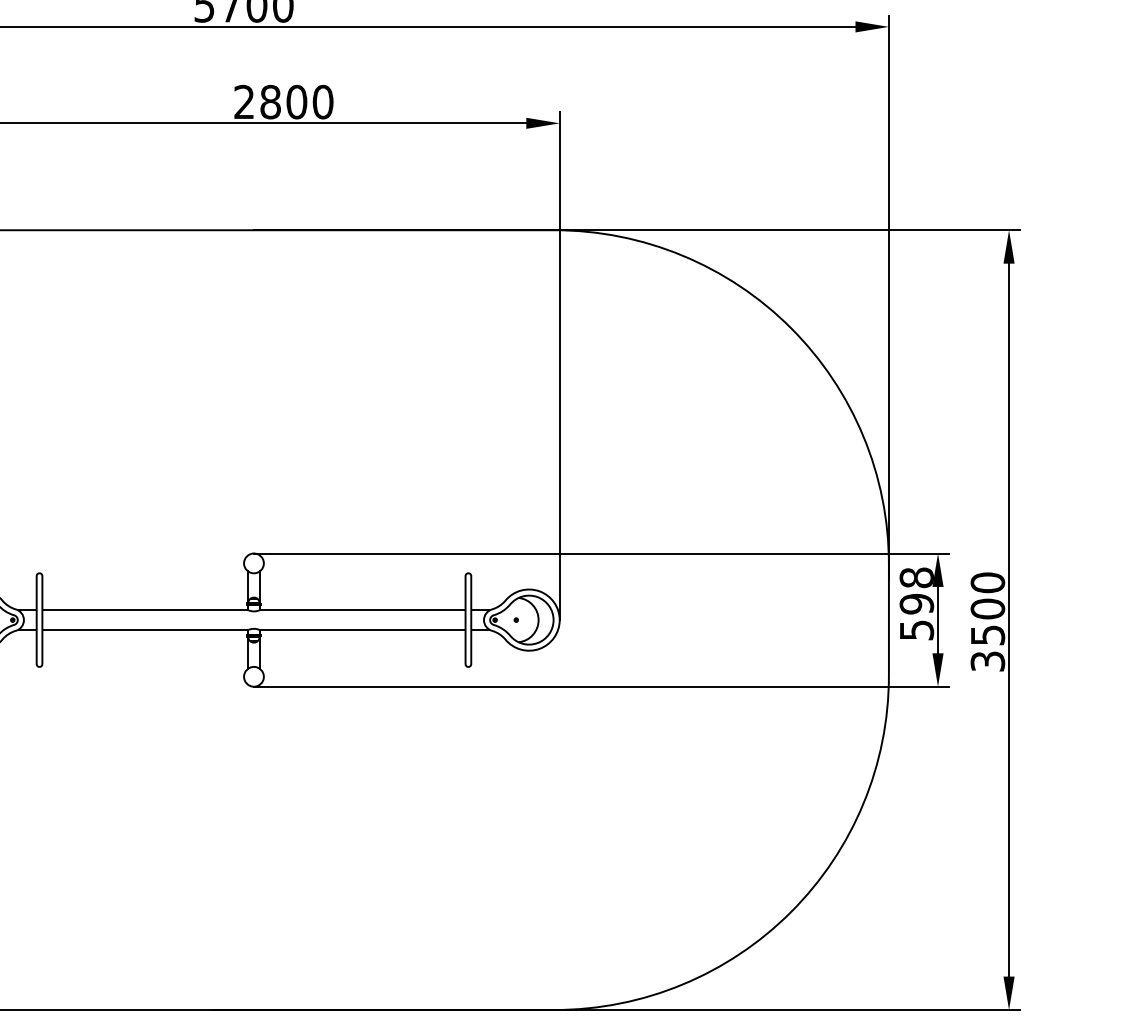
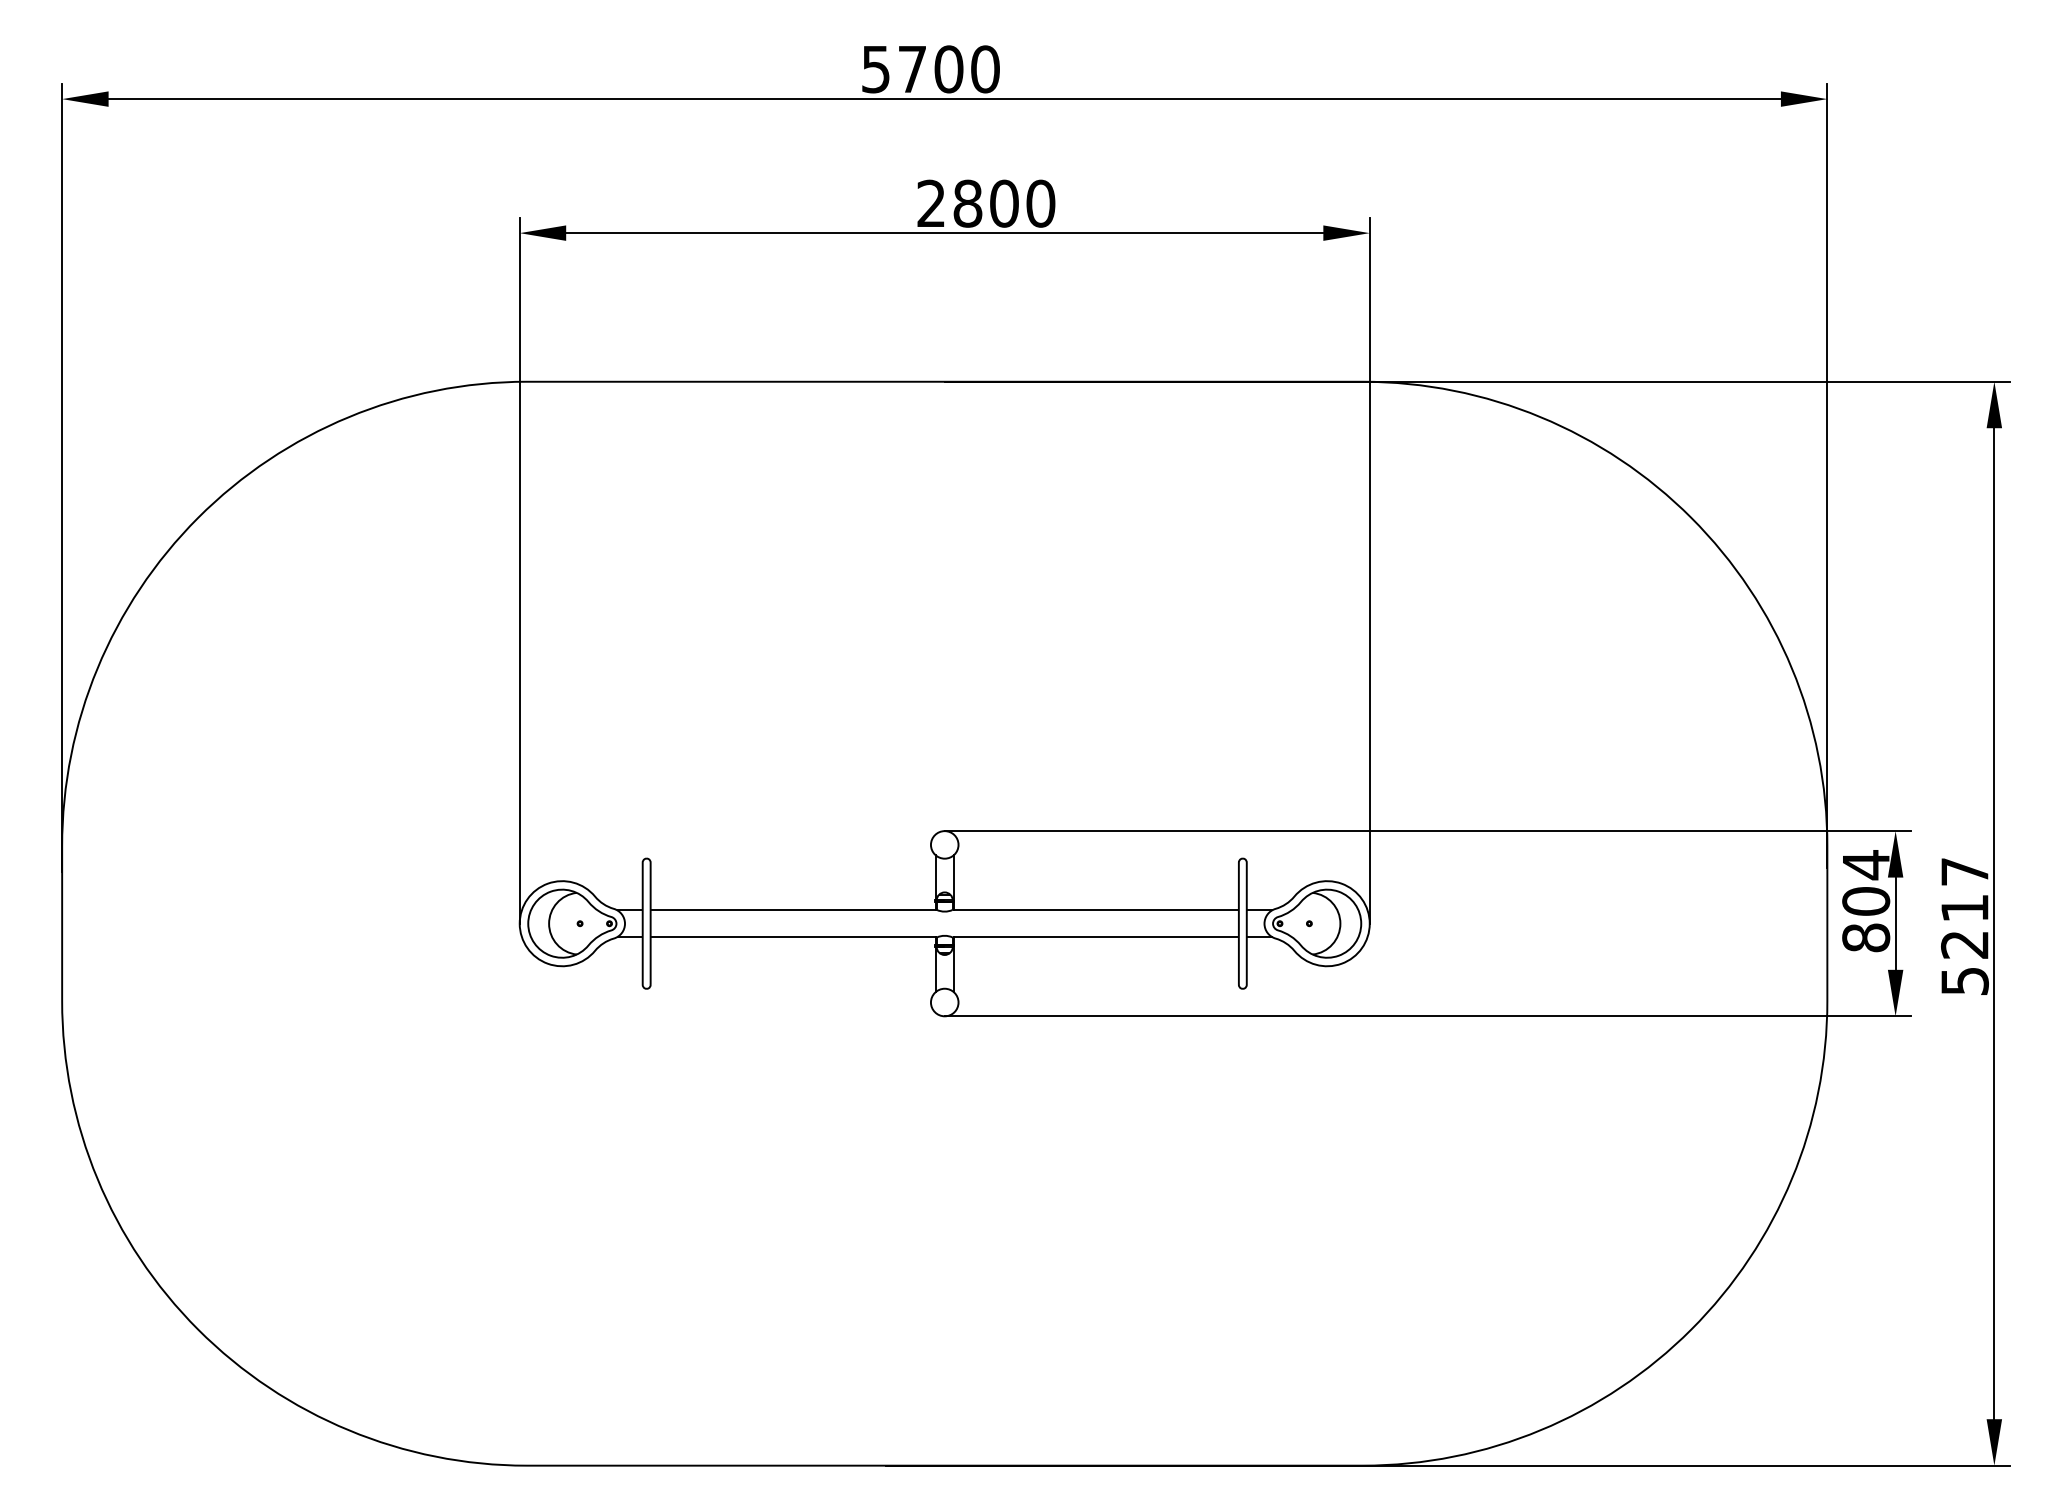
text: (917, 604) -> (1866, 901), 598 -> 804
text: (987, 621) -> (1964, 925), 3500 -> 5217

